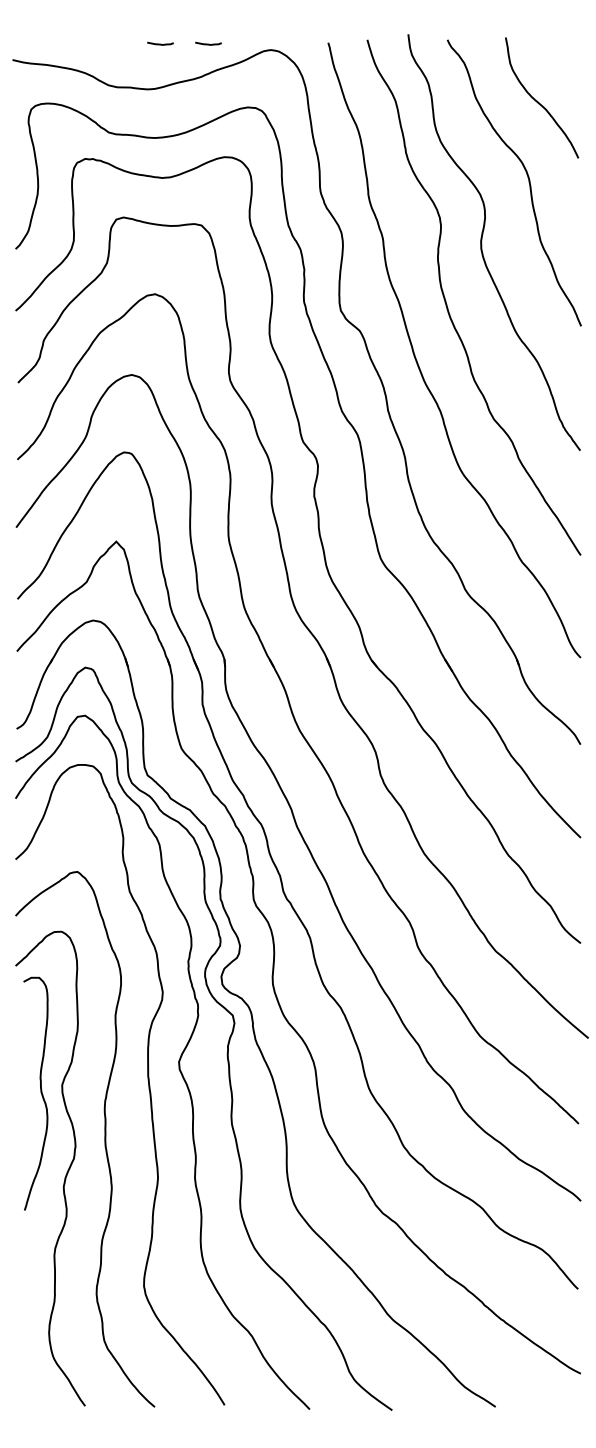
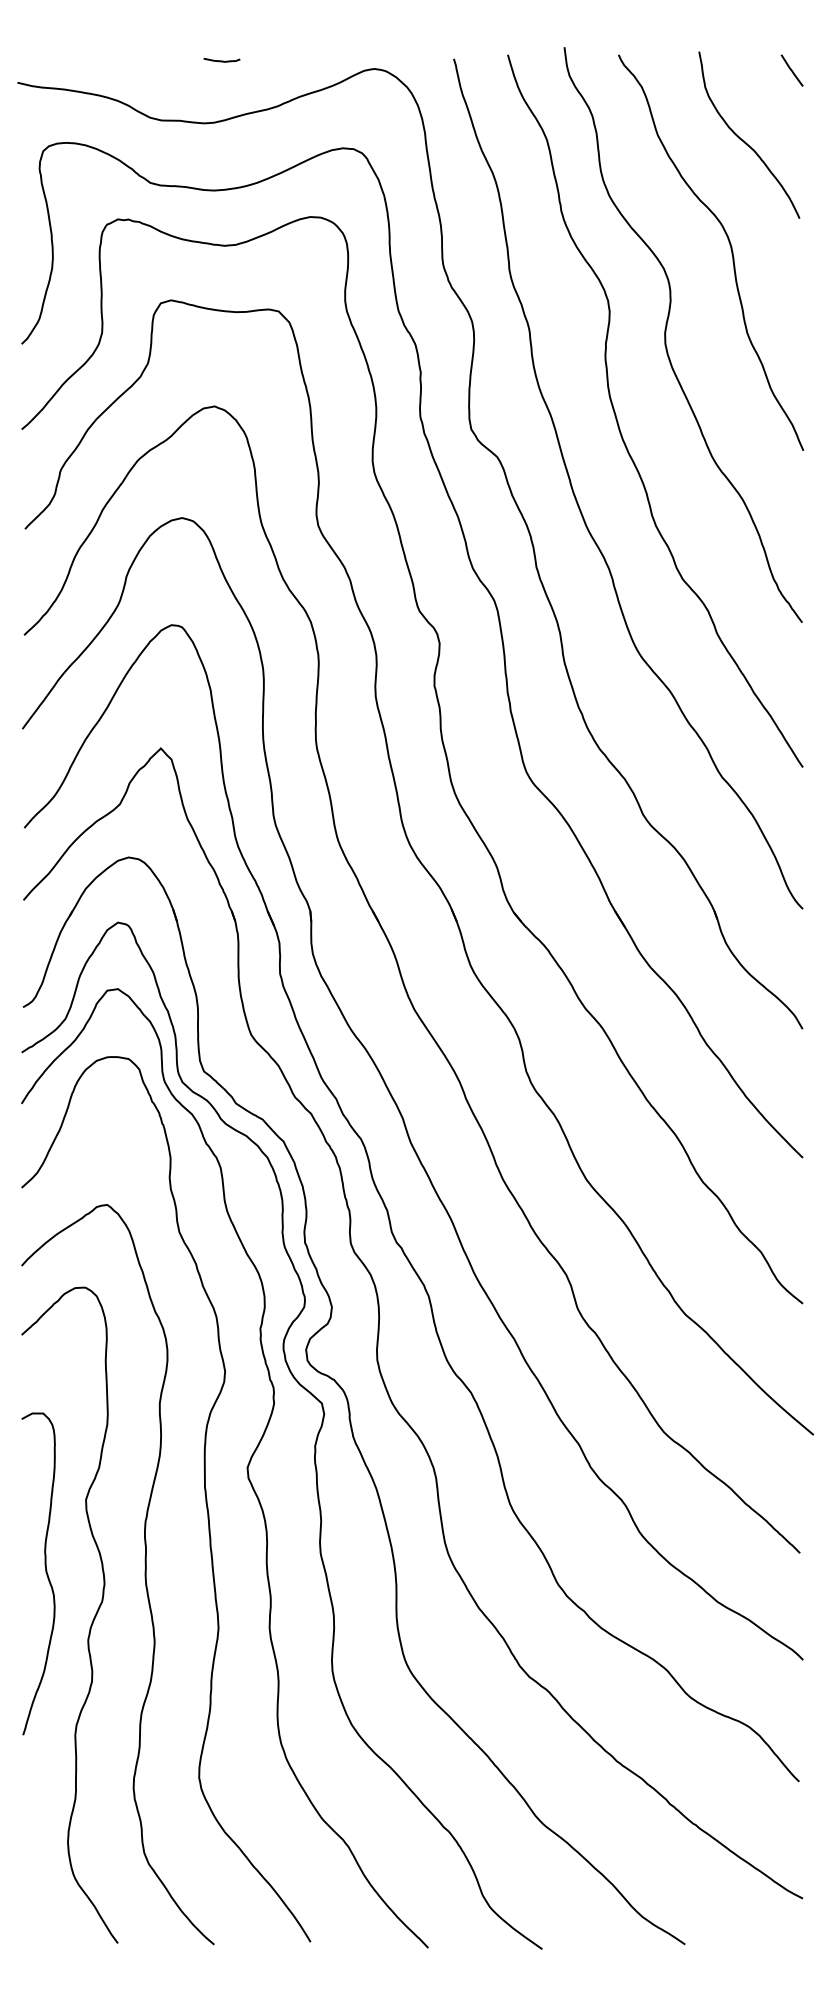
curve: (208, 43) -> (288, 59), removed
line: (572, 50) -> (791, 69), added
curve: (40, 1092) -> (45, 1572), moved

